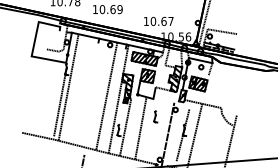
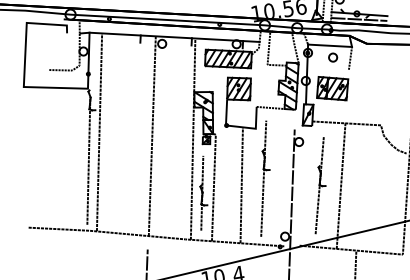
line: (106, 95) -> (151, 135), moved
line: (152, 126) -> (262, 178), added
line: (118, 129) -> (201, 193), added

